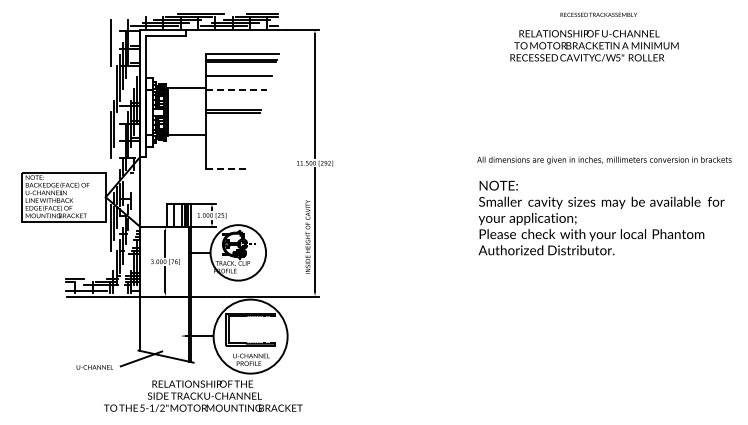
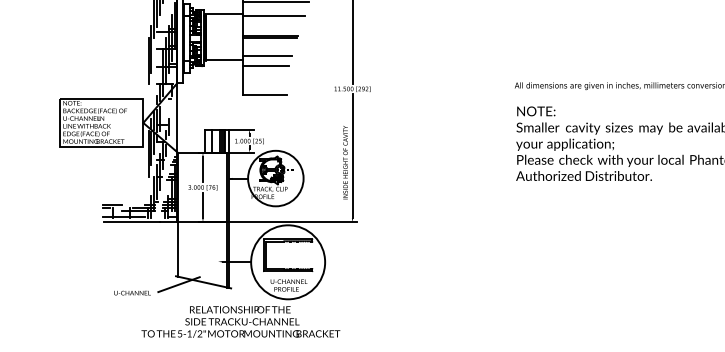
line: (236, 89) -> (274, 15), dashed -> solid
line: (229, 130) -> (267, 56), added
line: (228, 139) -> (266, 65), added
line: (227, 169) -> (265, 95), dashed -> solid

